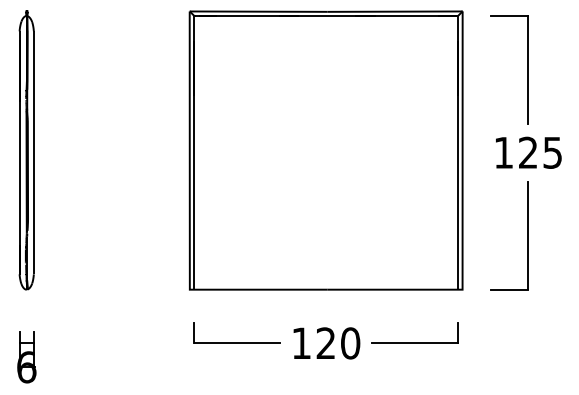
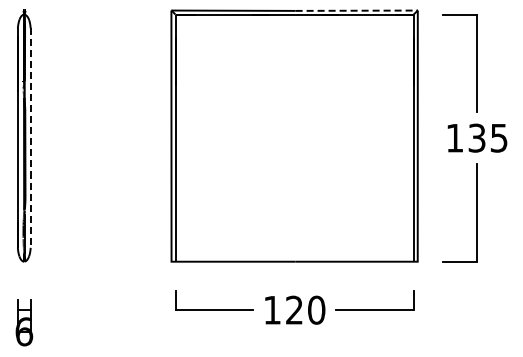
line: (395, 11) -> (357, 10), solid -> dashed
text: (527, 152) -> (476, 137), 125 -> 135
line: (33, 153) -> (30, 138), solid -> dashed

